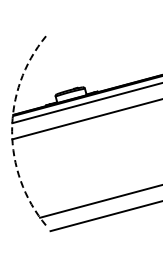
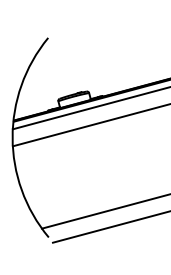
arc: (12, 131) -> (13, 138), dashed -> solid

